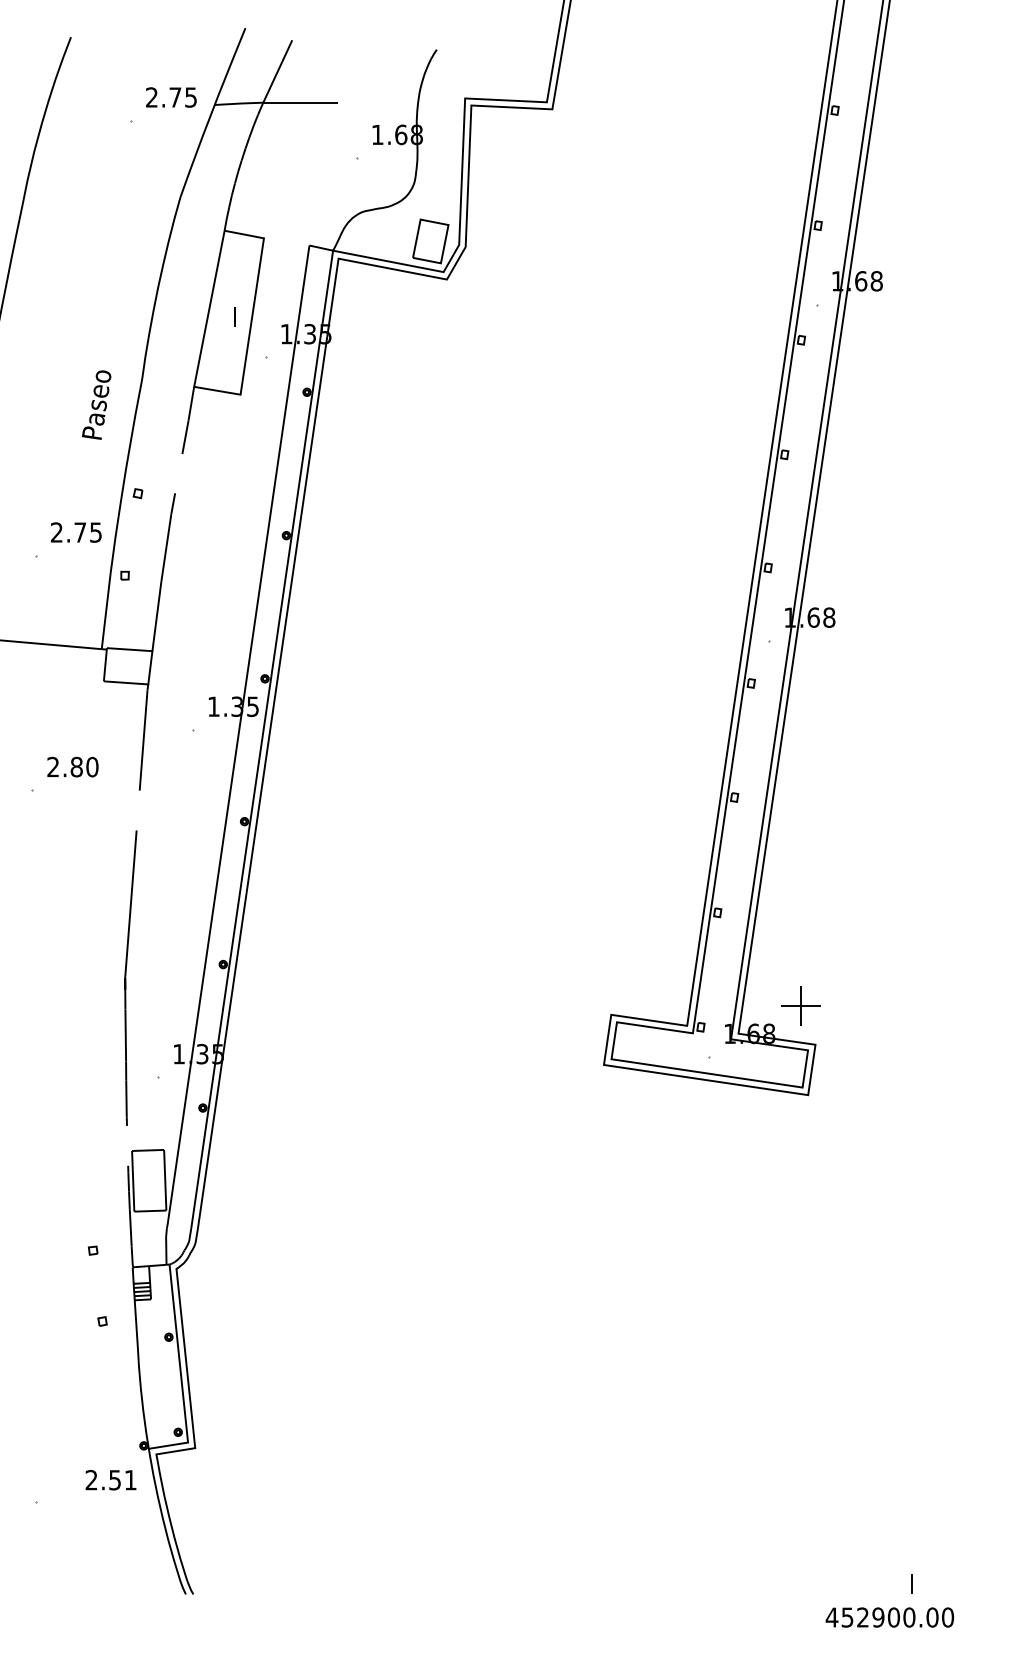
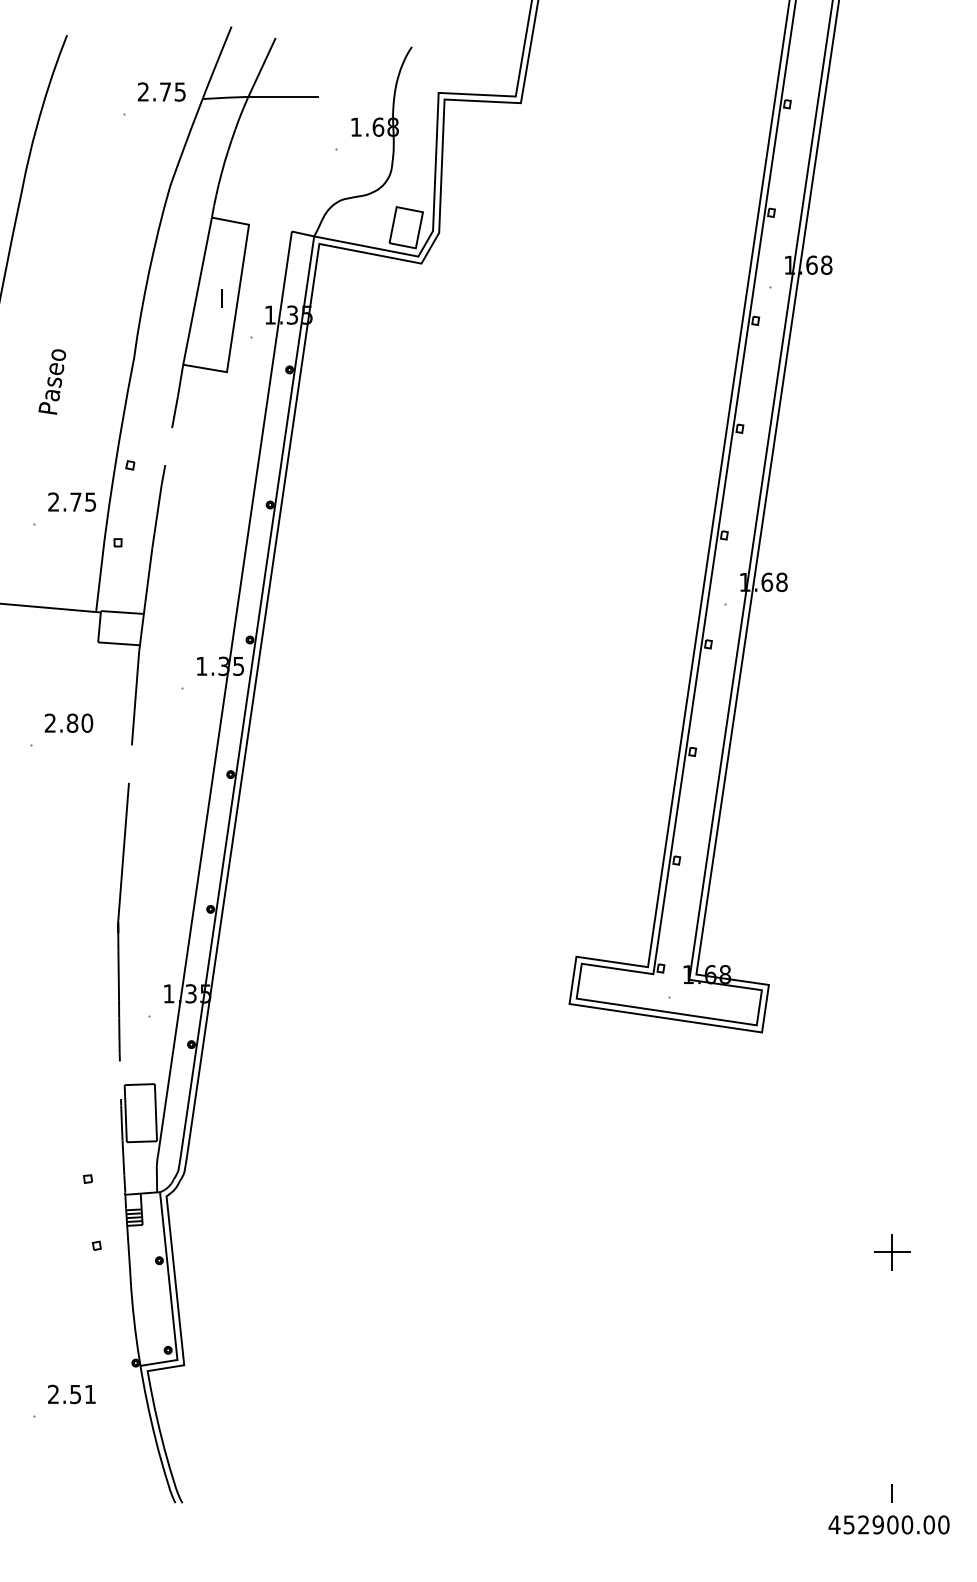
text: (96, 404) -> (52, 381), moved
part: (801, 1006) -> (892, 1252), moved
text: (110, 1480) -> (71, 1394), moved
line: (911, 1584) -> (891, 1493), moved
text: (889, 1617) -> (888, 1524), moved

